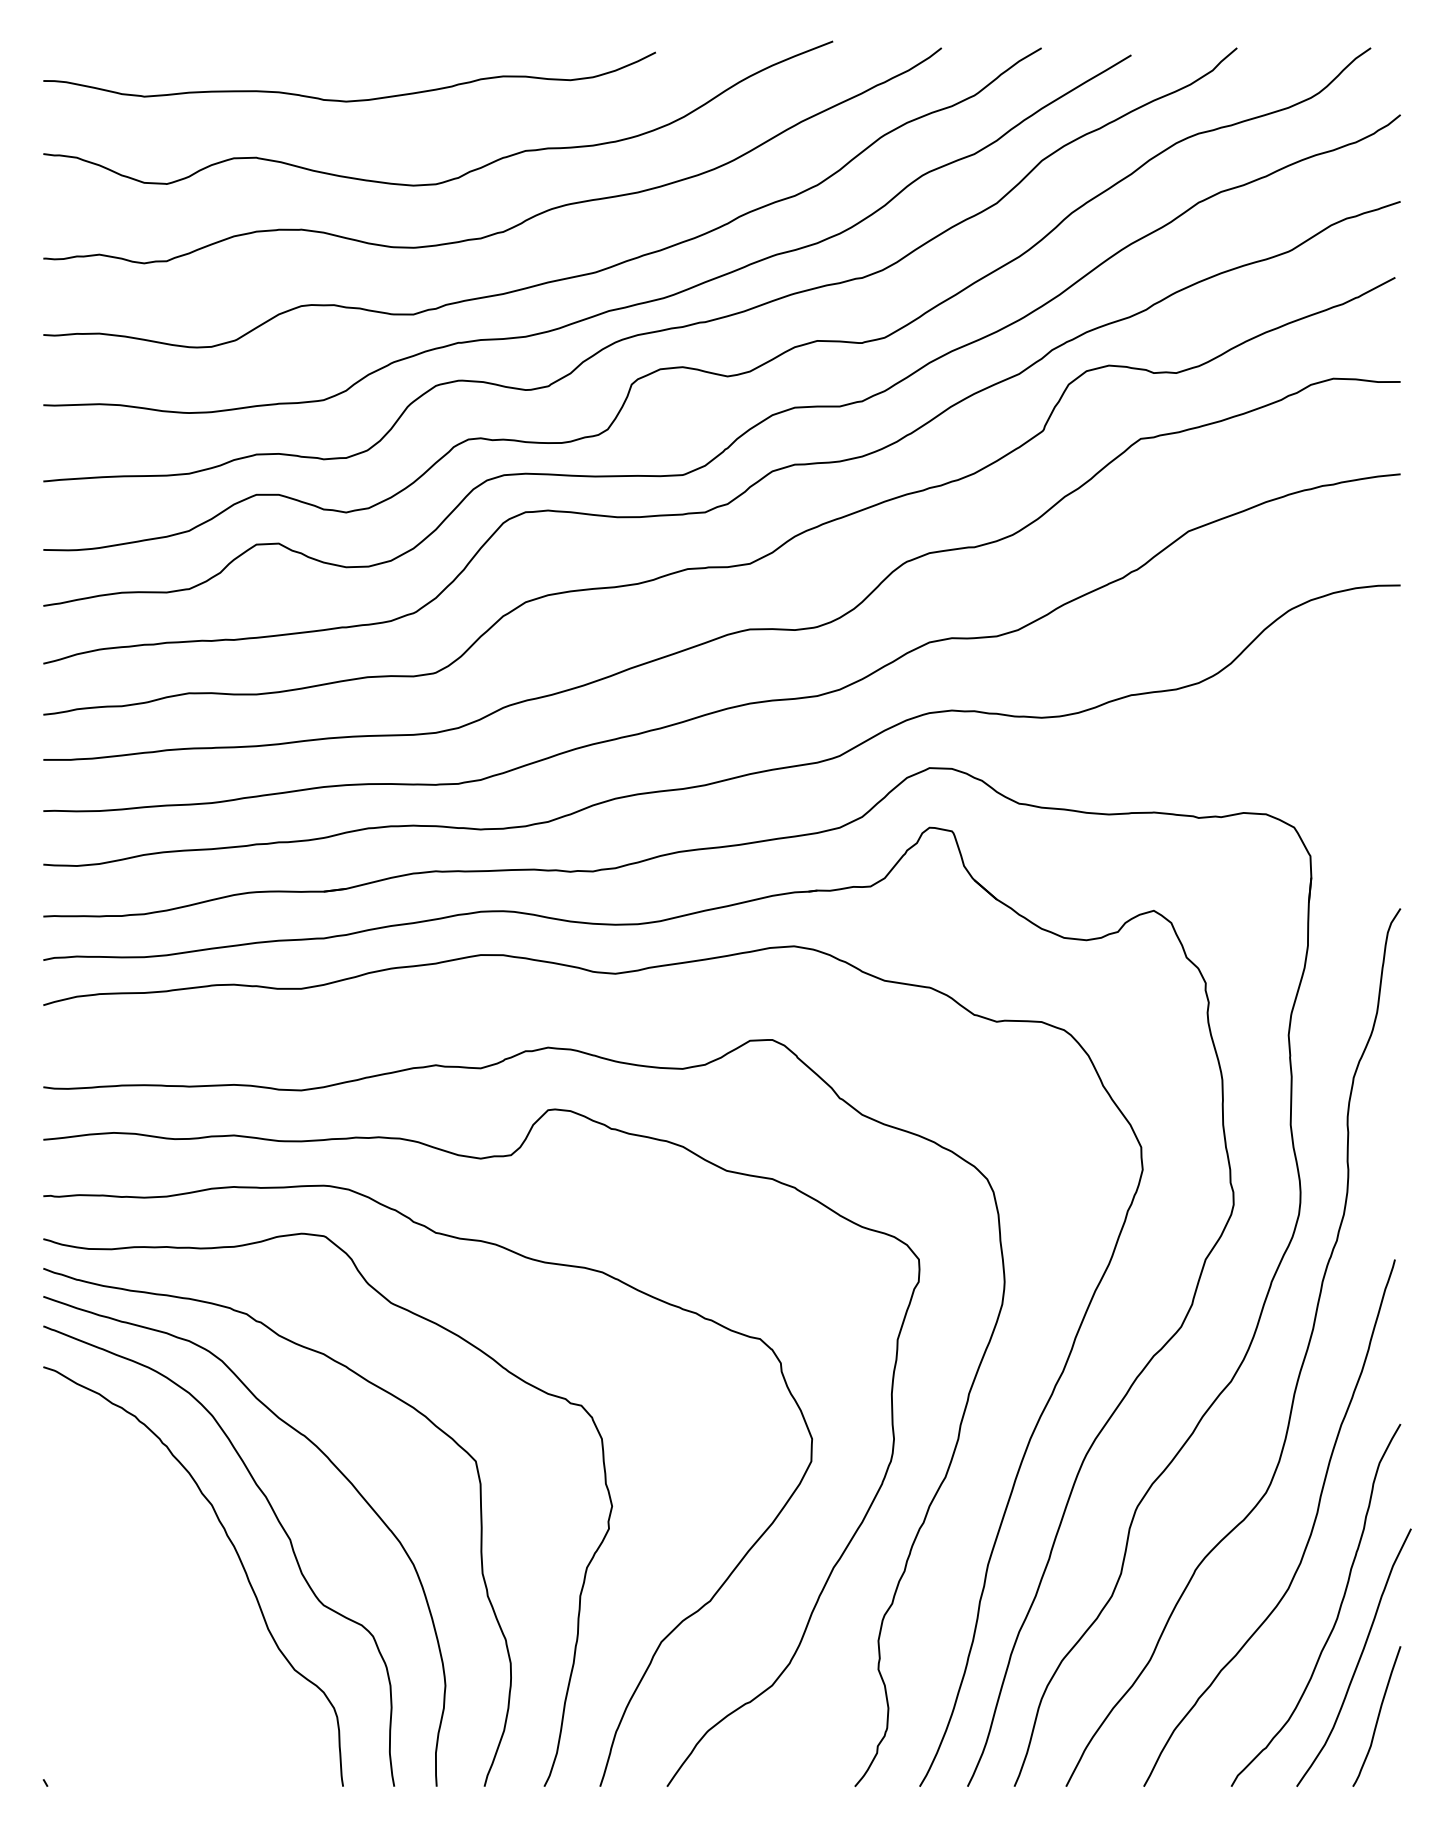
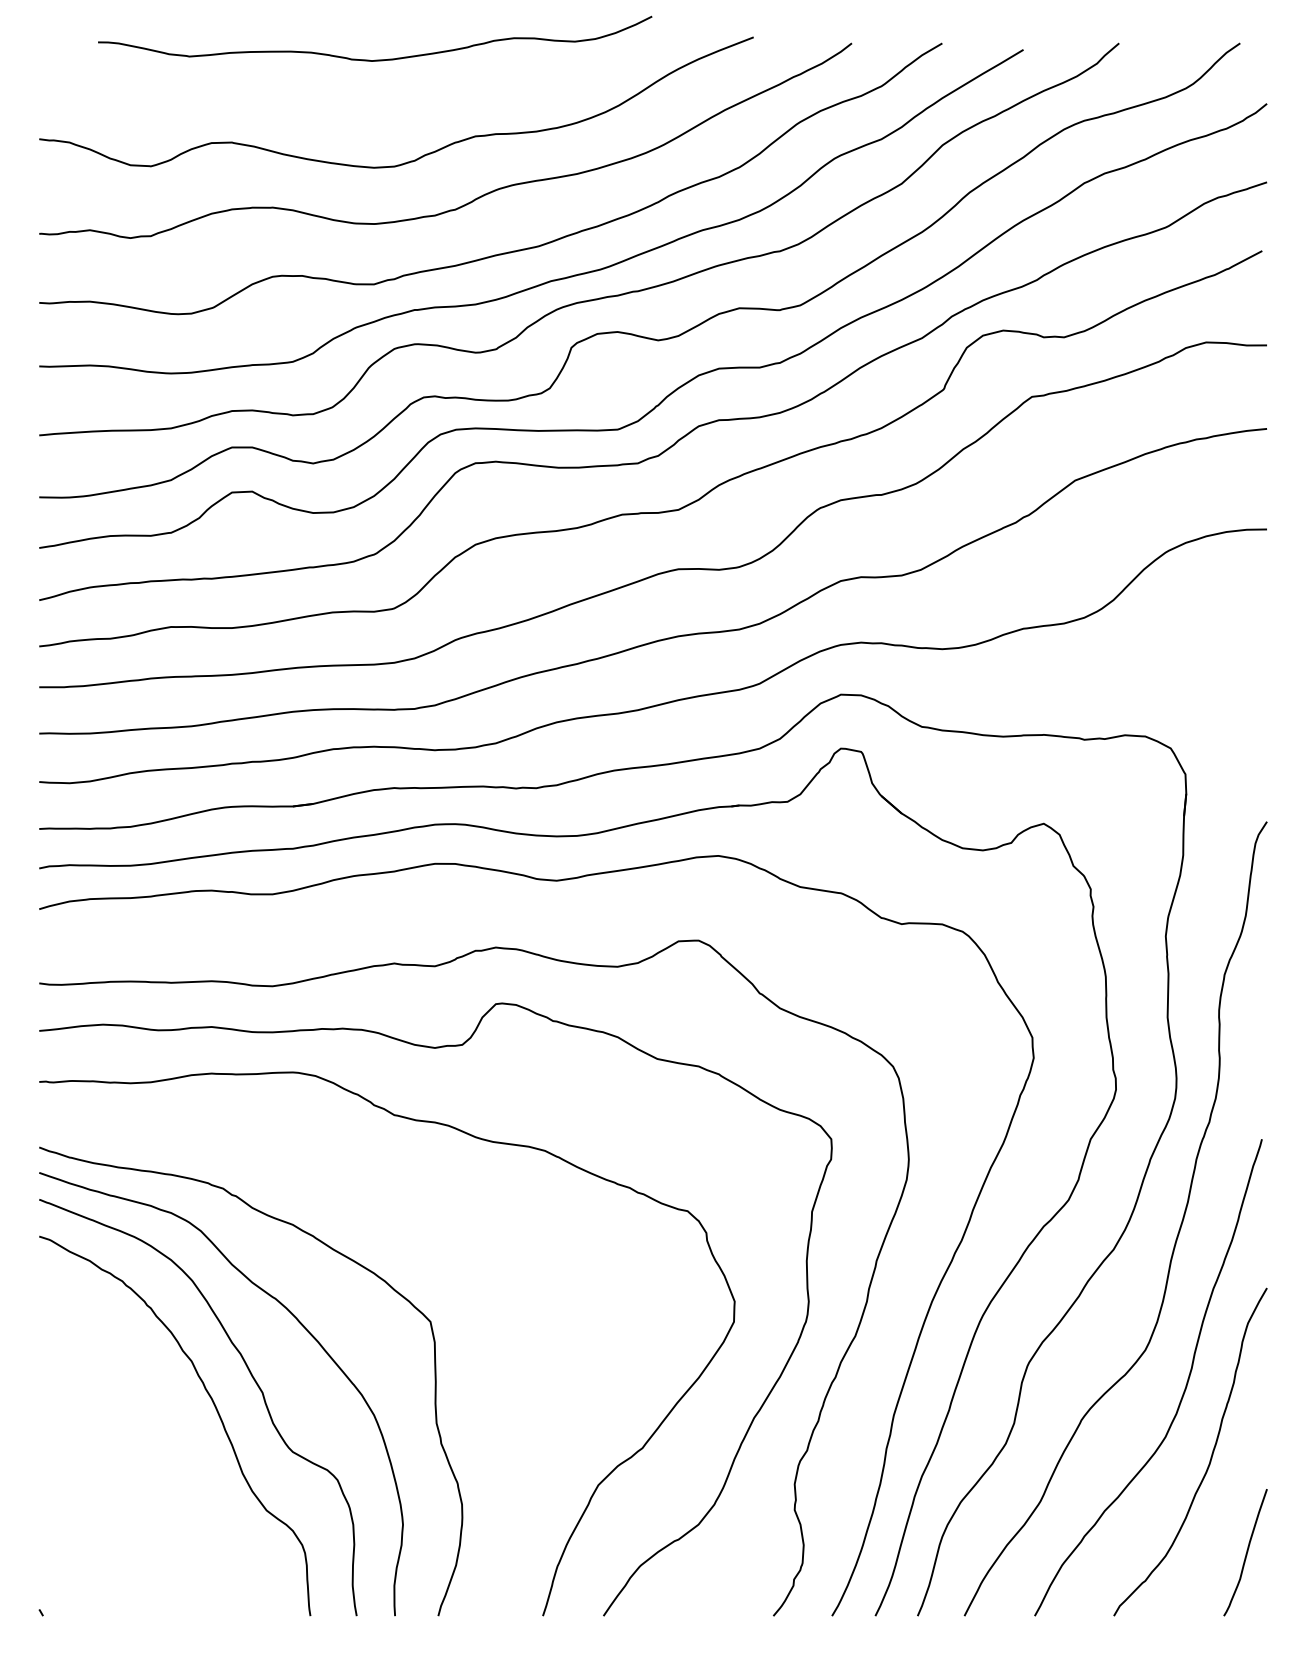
curve: (349, 100) -> (375, 60), moved
curve: (419, 1317) -> (379, 1191), removed
curve: (1358, 1659) -> (1228, 1501), removed

